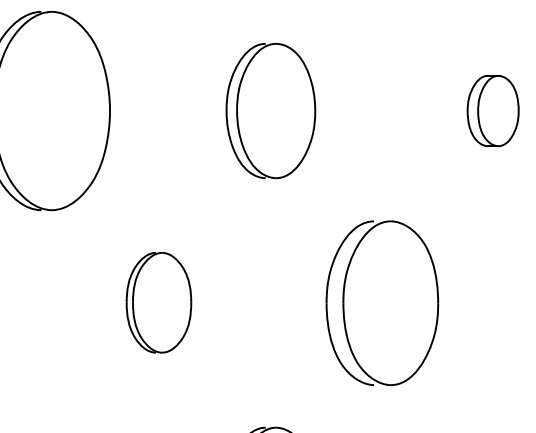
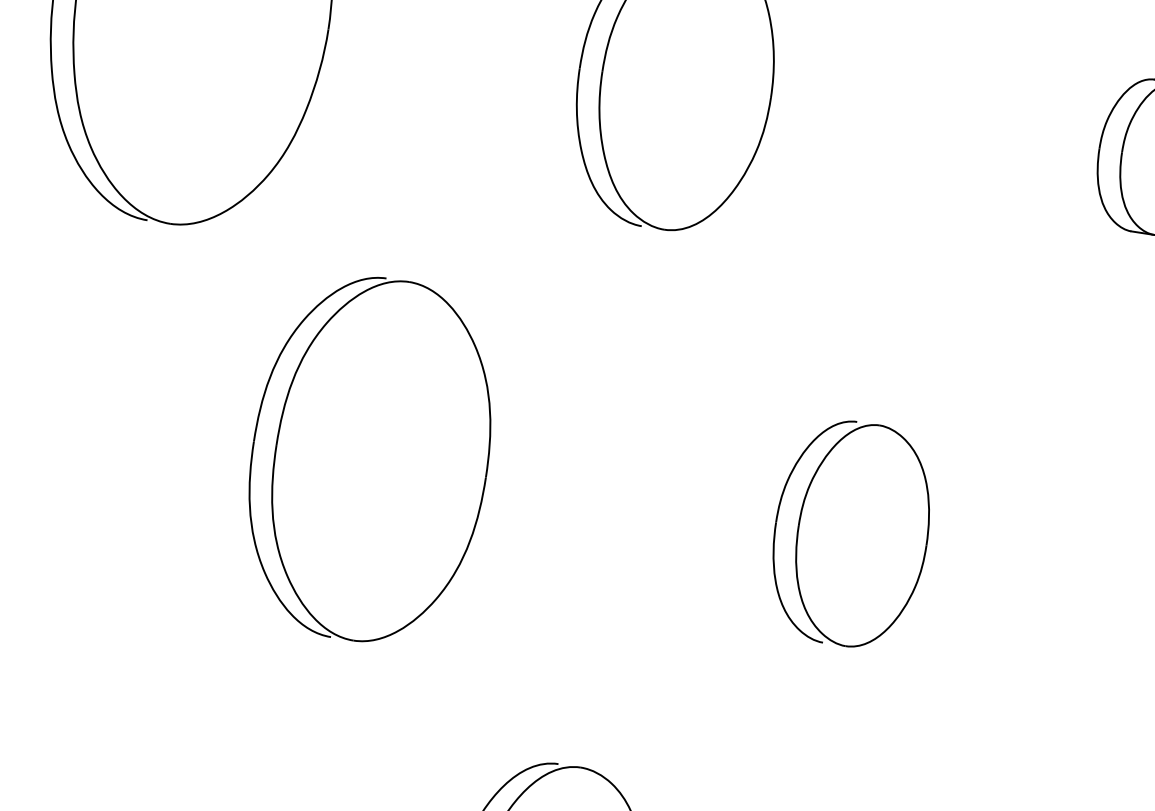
part: (158, 302) -> (369, 458), size x1.67
part: (381, 302) -> (849, 532), size x0.62

